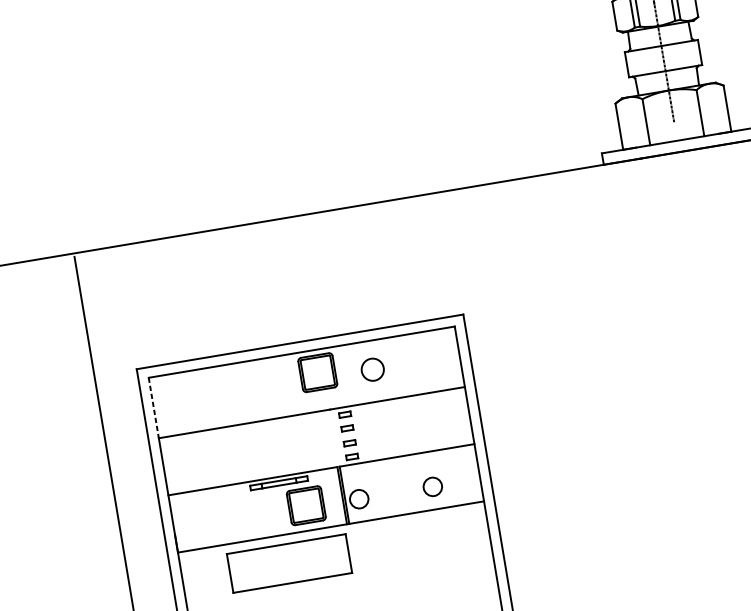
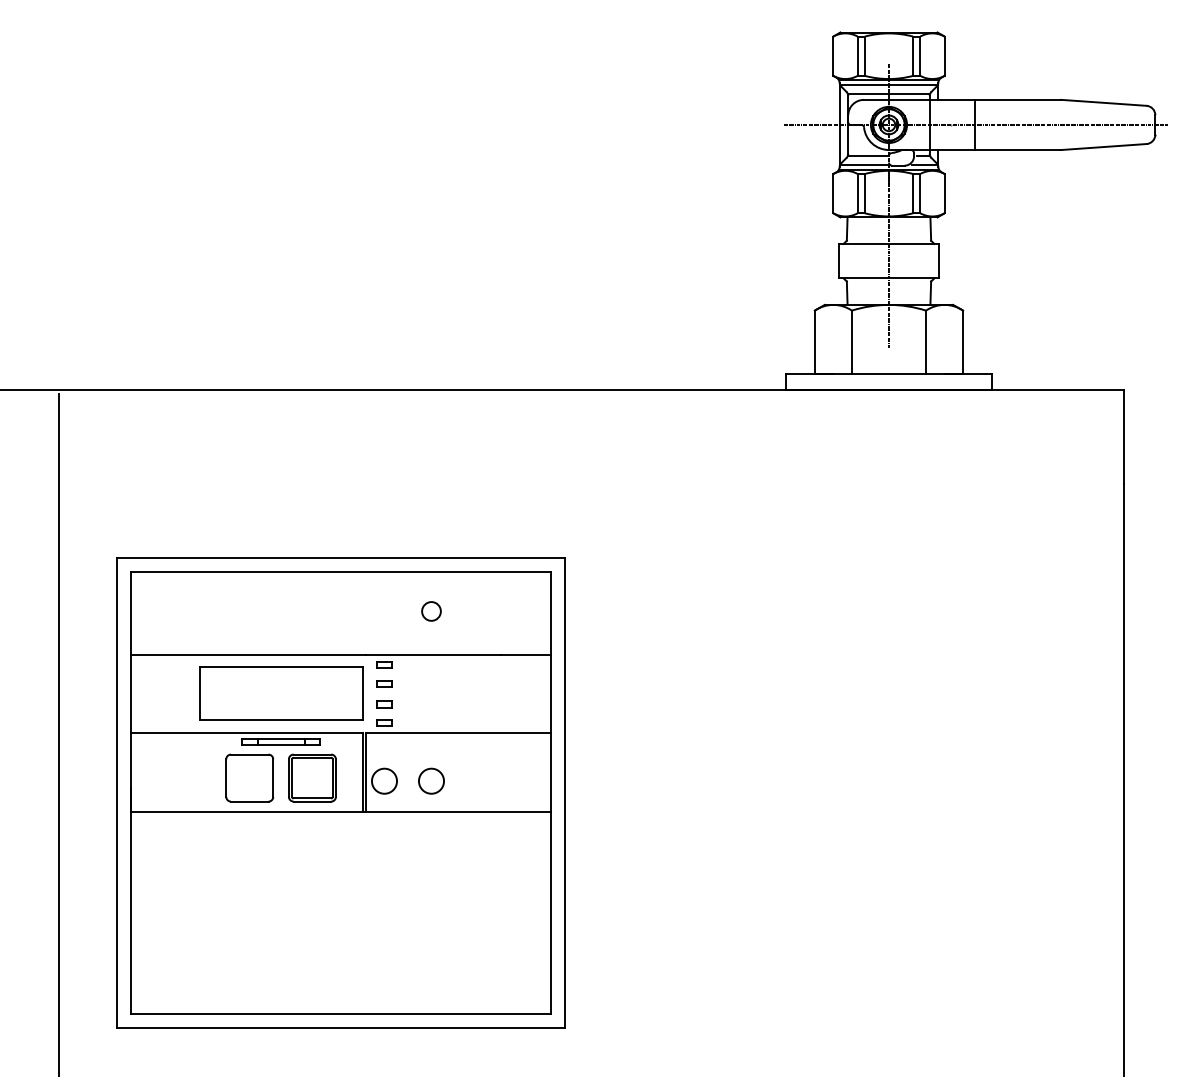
circle: (372, 369) -> (431, 611), size x0.62
part: (317, 372) -> (357, 602), removed
line: (153, 408) -> (130, 614), dashed -> solid
circle: (432, 486) -> (431, 780), moved
part: (260, 512) -> (249, 777), added
part: (289, 563) -> (281, 693), moved

